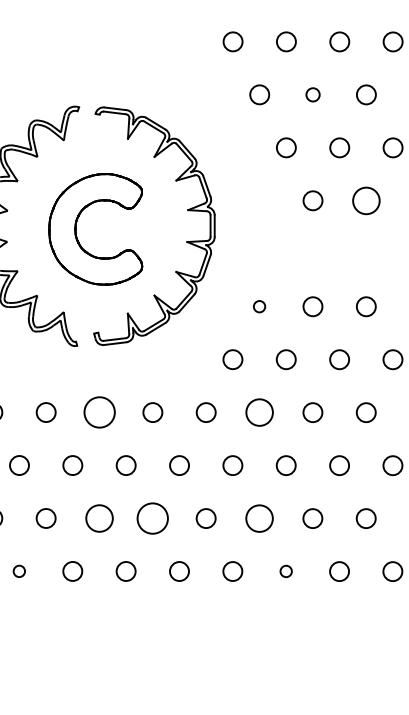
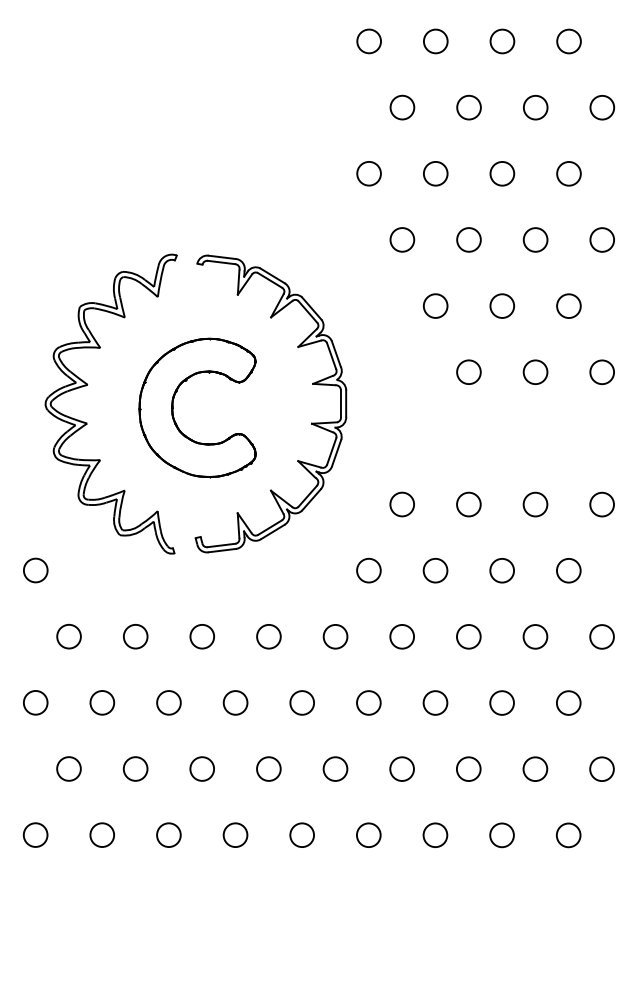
circle: (312, 94) -> (468, 239), size x1.43
circle: (366, 200) -> (535, 371), size x0.71
circle: (259, 306) -> (401, 504), size x1.67
circle: (98, 412) -> (201, 636), size x0.62
circle: (259, 412) -> (401, 636), size x0.71
circle: (98, 518) -> (201, 768), size x0.71
circle: (152, 518) -> (268, 768), size x0.62
circle: (259, 518) -> (401, 768), size x0.71
circle: (18, 570) -> (101, 834), size x1.67
circle: (286, 570) -> (435, 834), size x1.67

